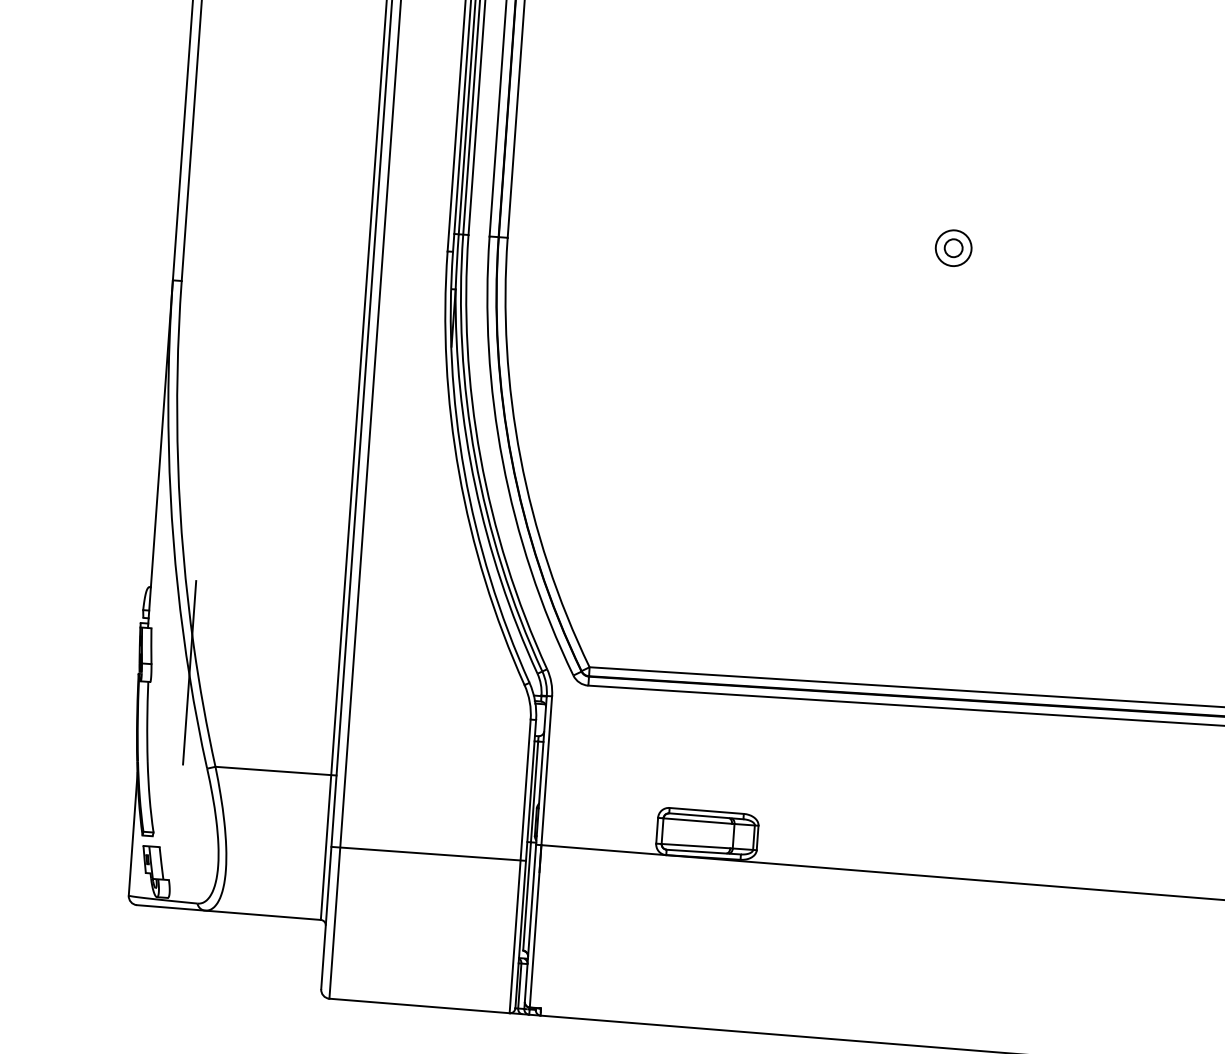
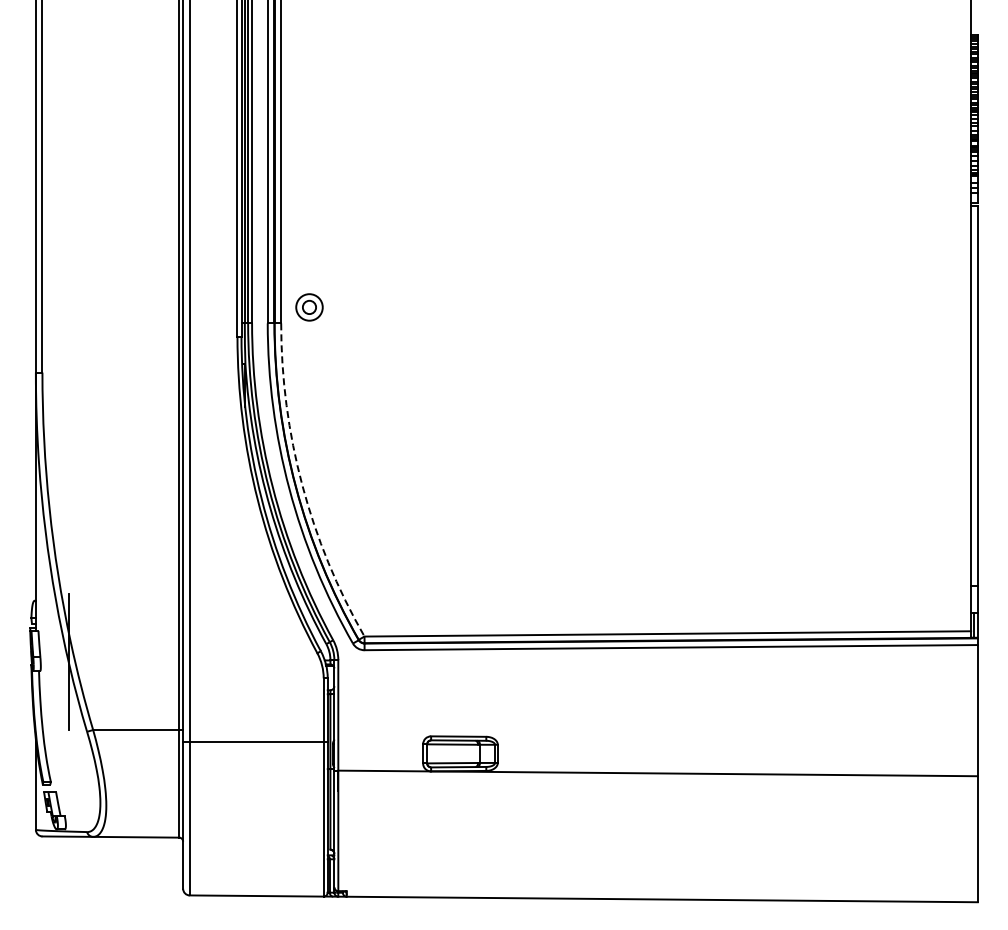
part: (953, 248) -> (309, 307), moved
arc: (520, 458) -> (302, 485), solid -> dashed
line: (428, 854) -> (255, 742), moved

